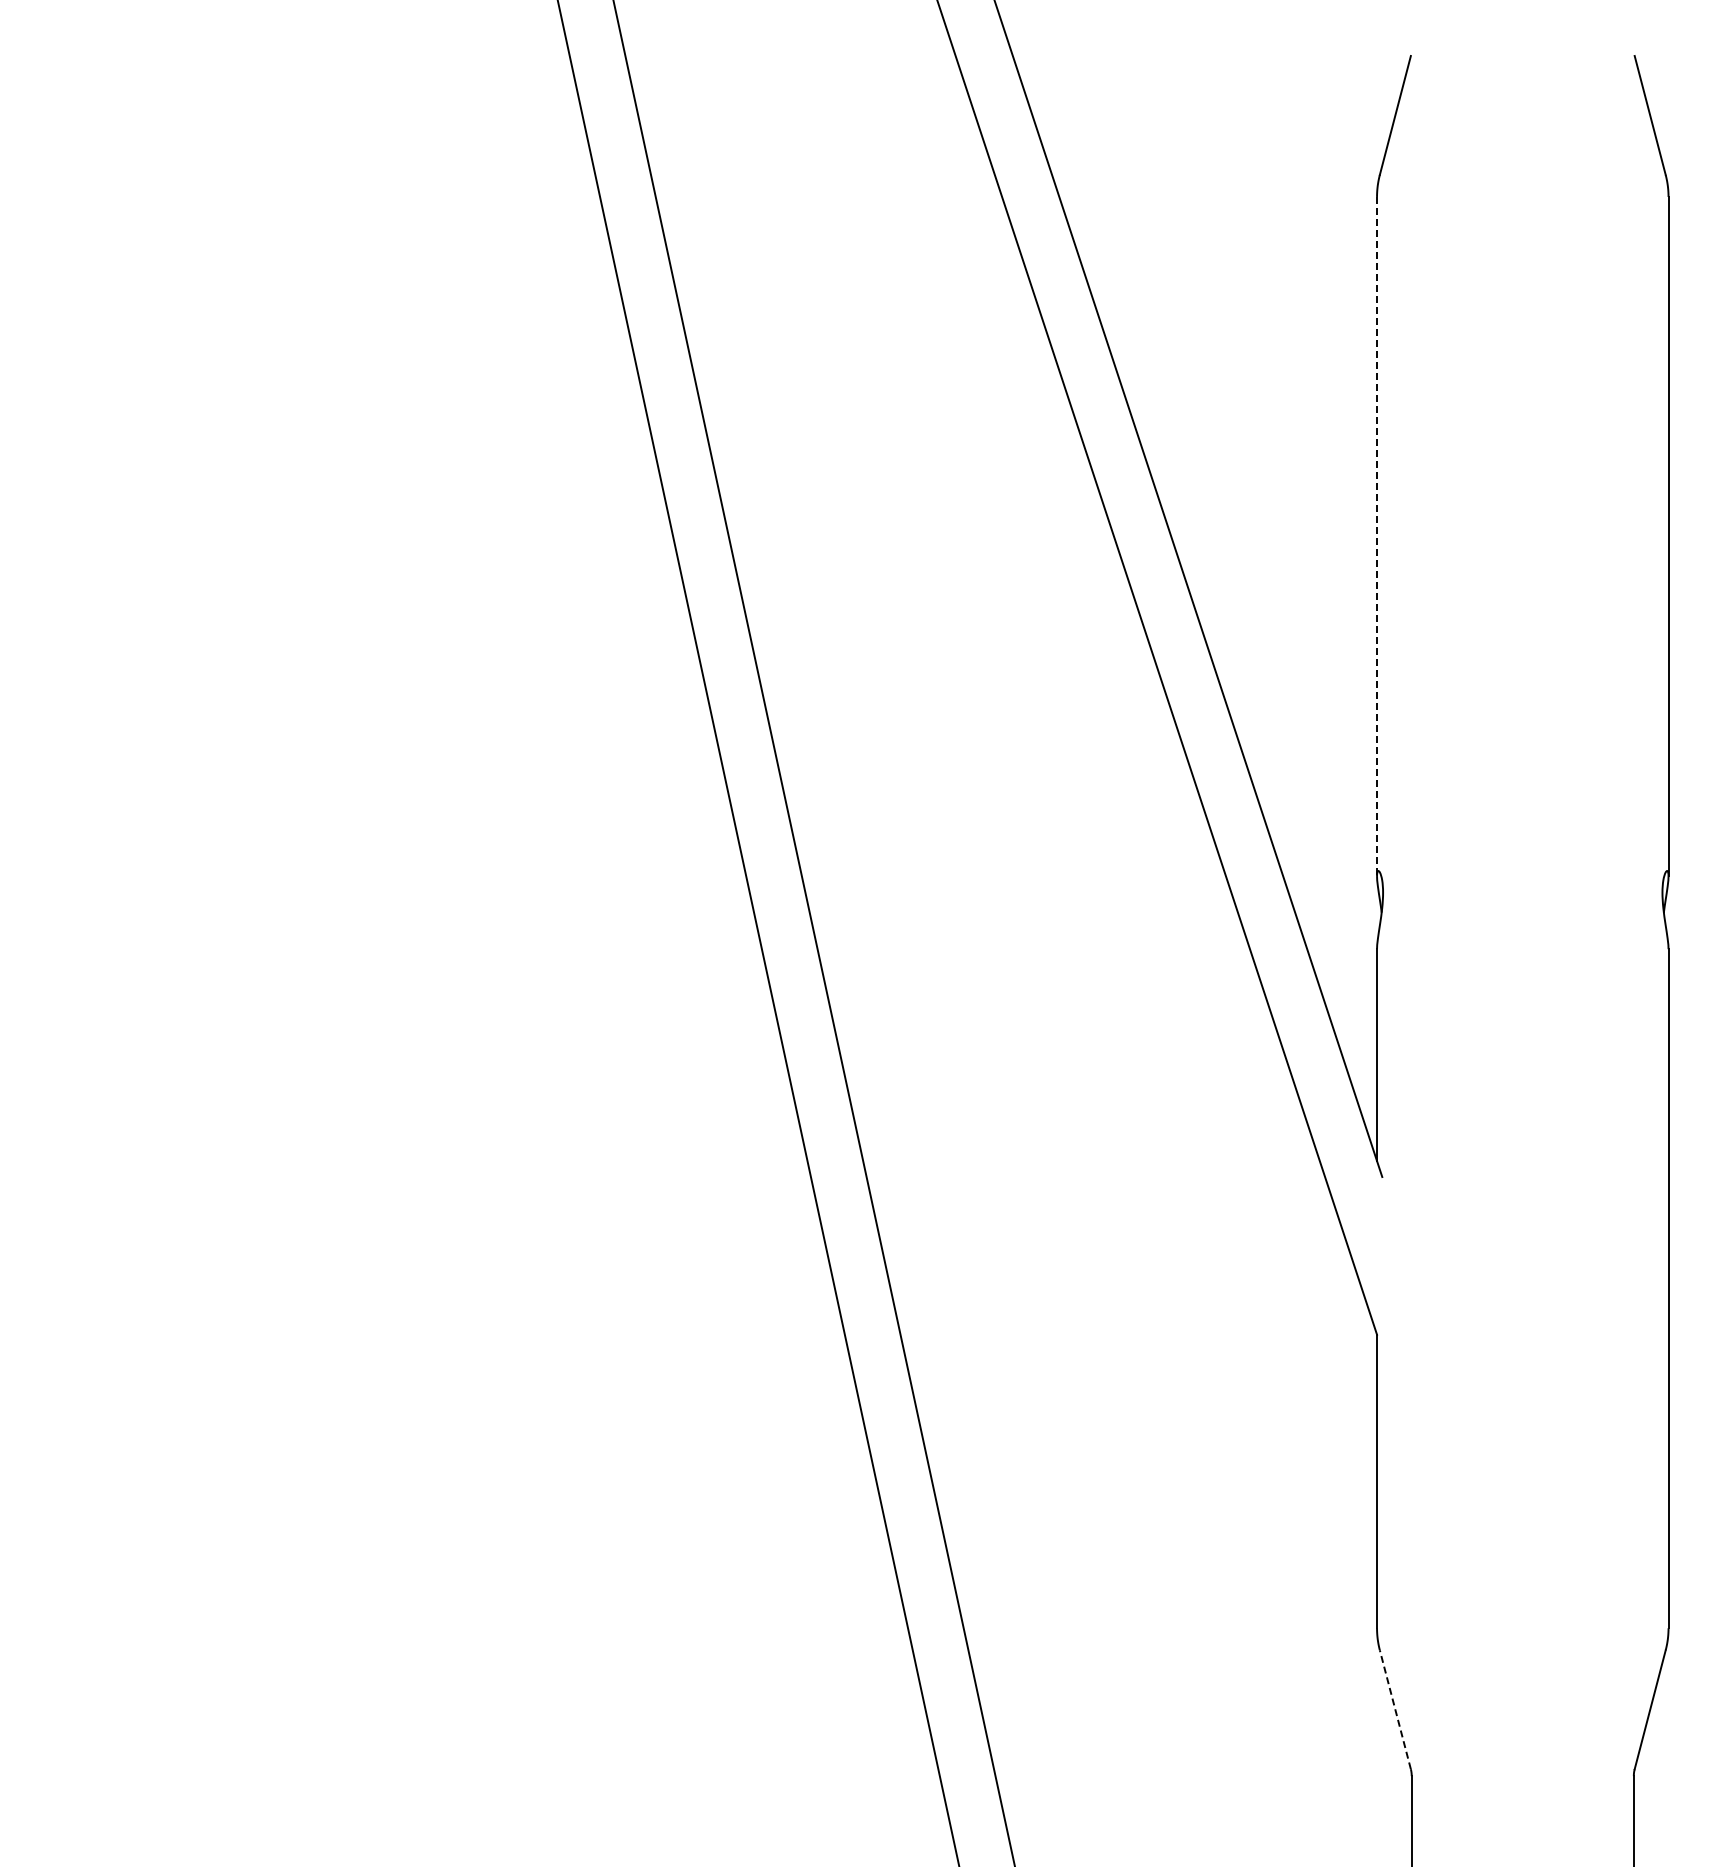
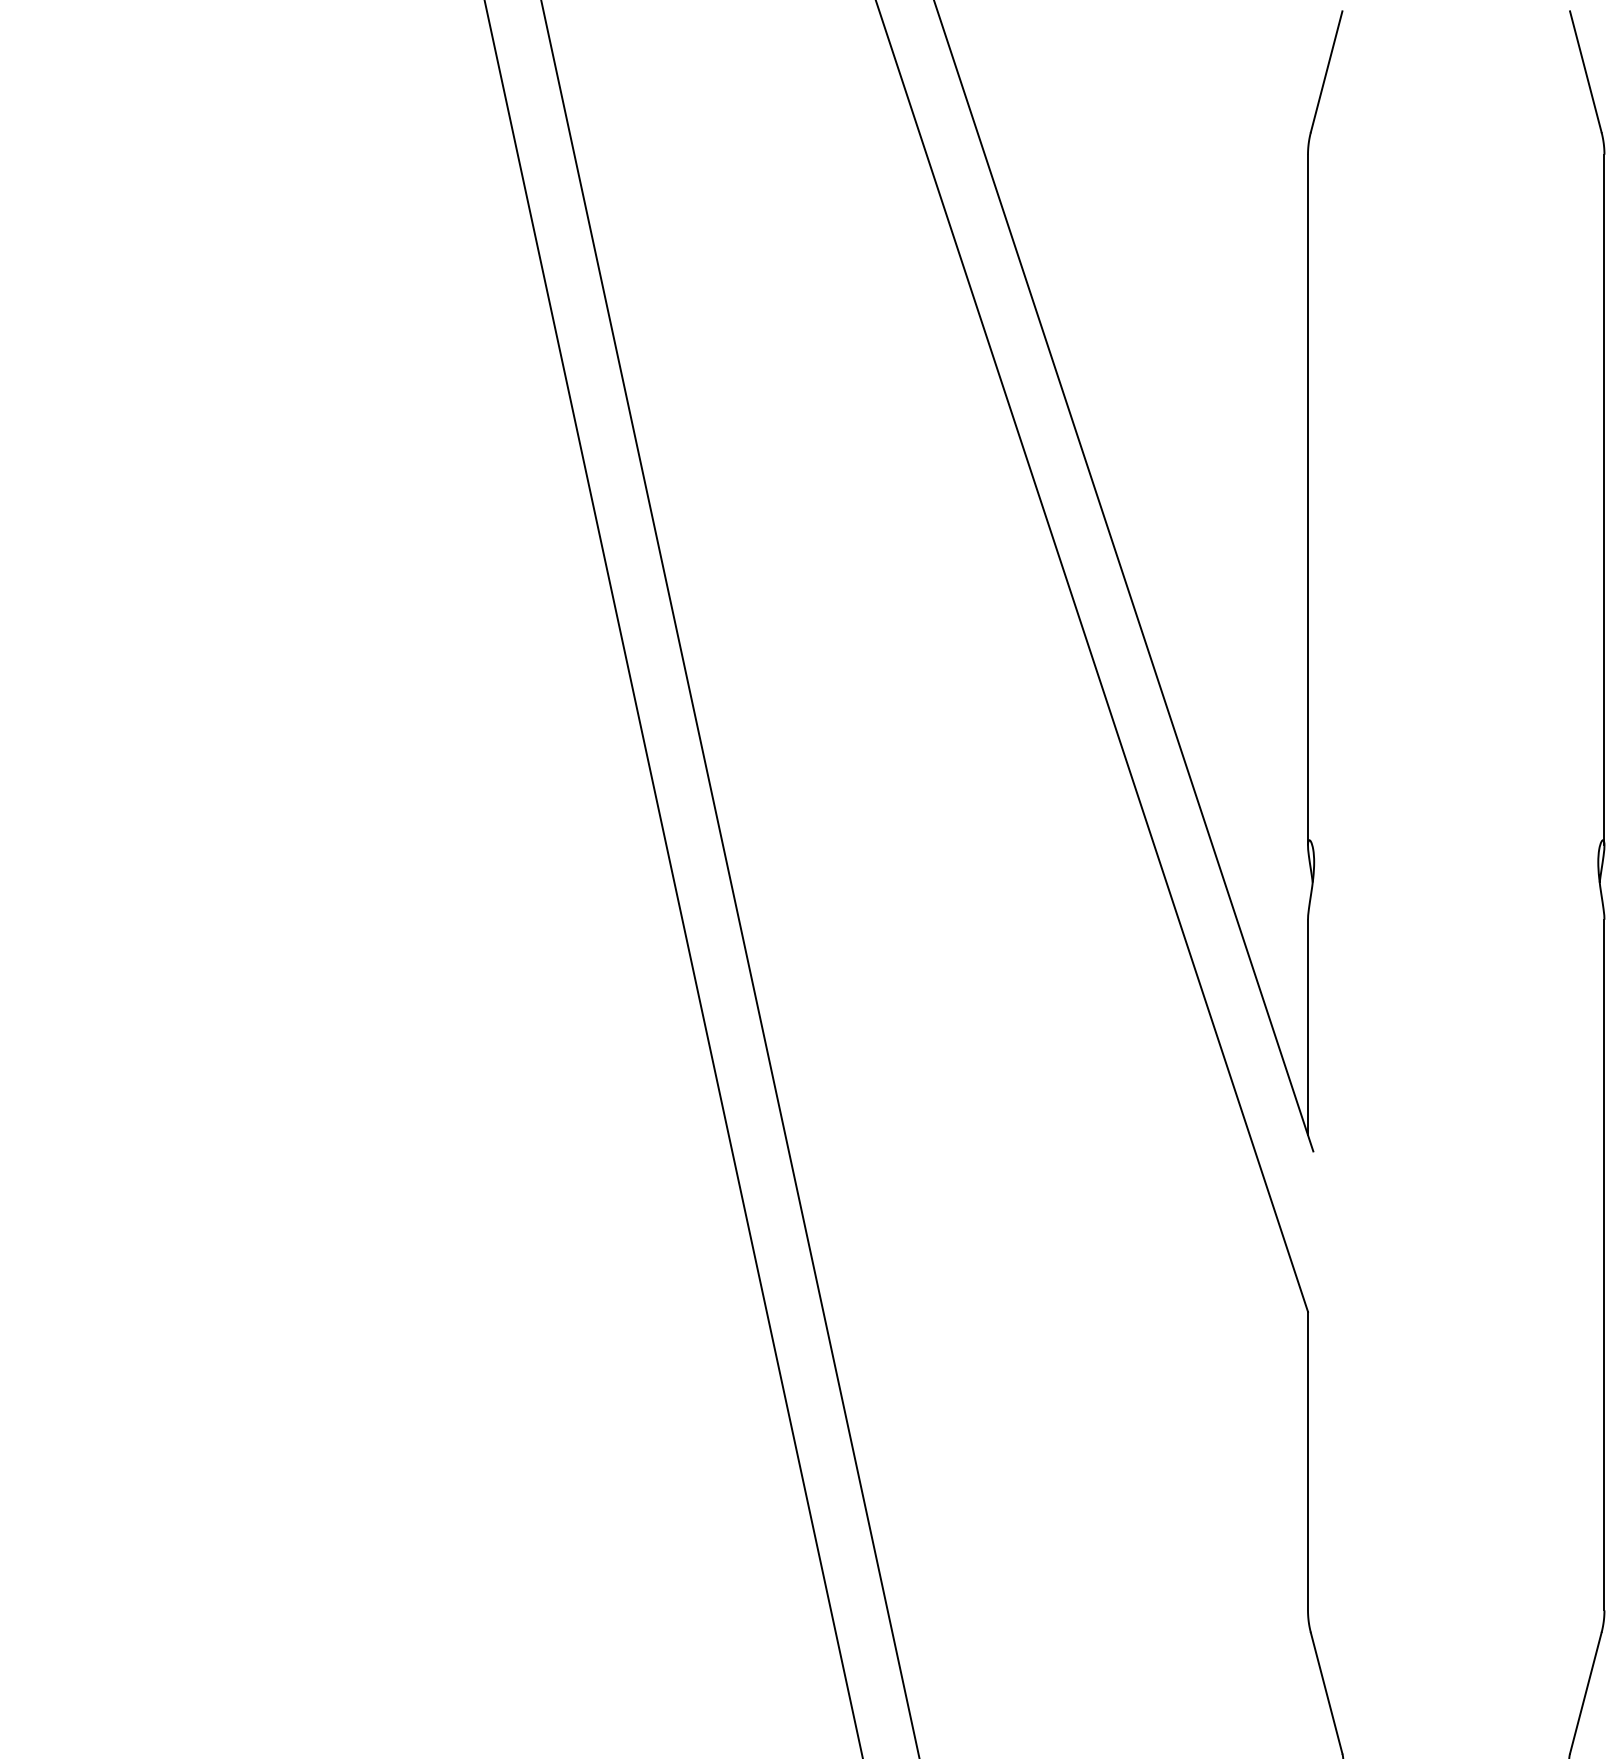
line: (1377, 536) -> (1308, 500), dashed -> solid
line: (1395, 1709) -> (1326, 1692), dashed -> solid

